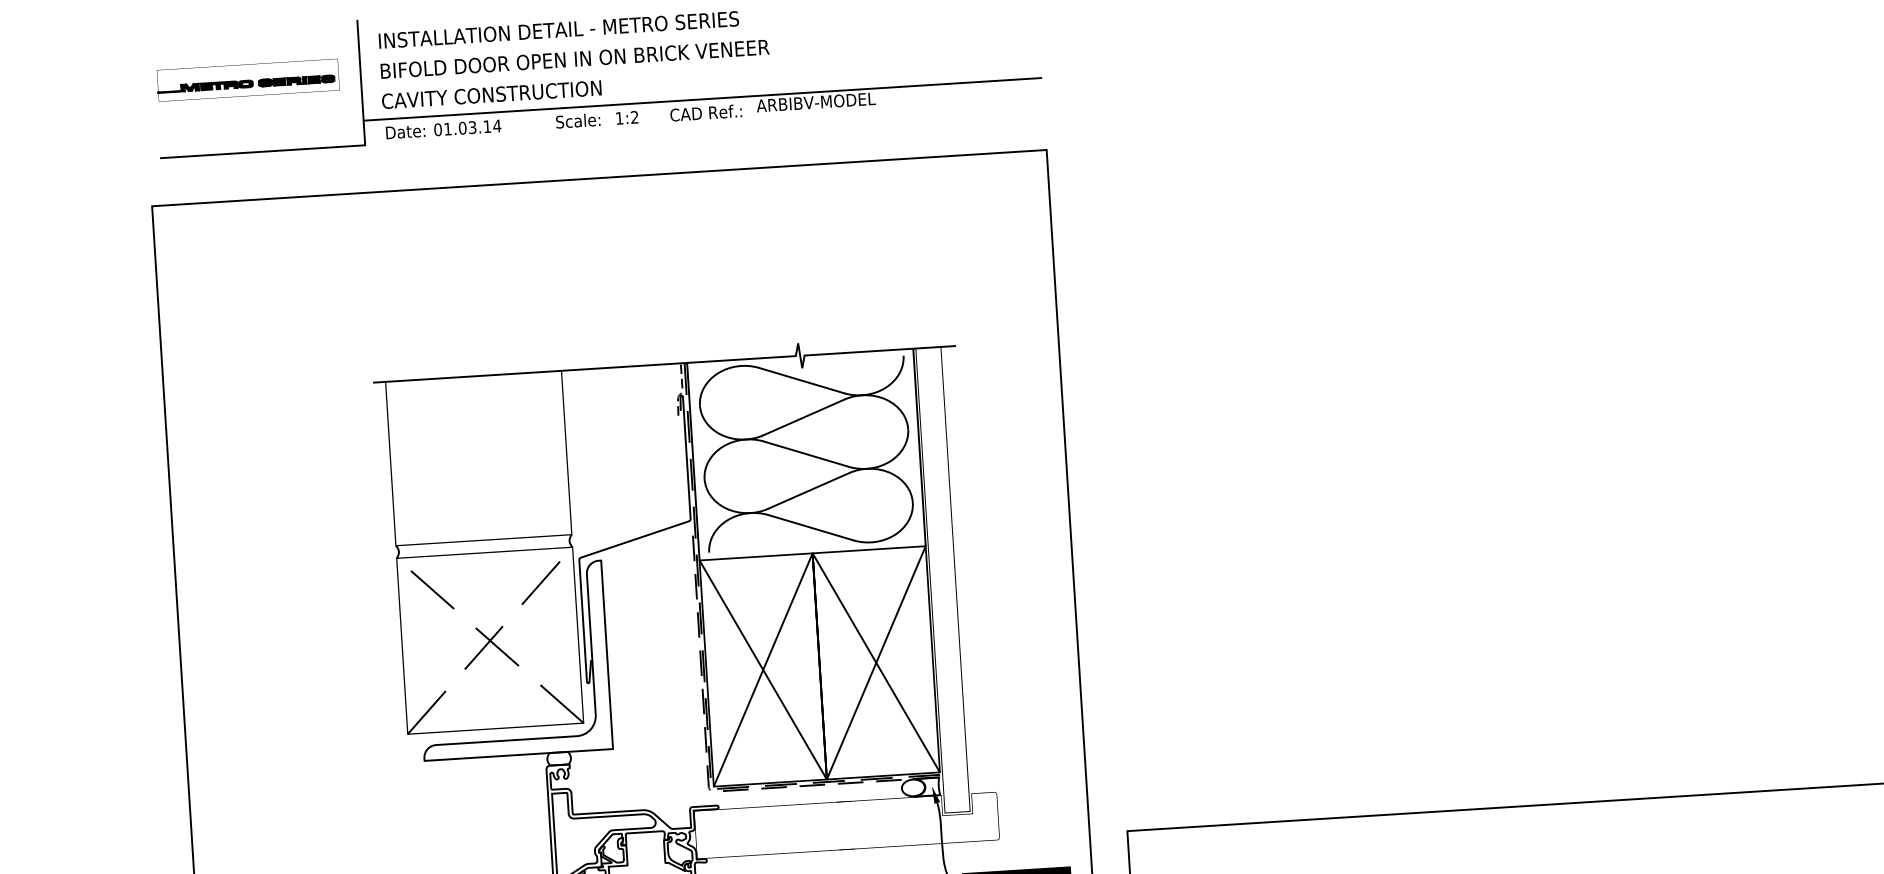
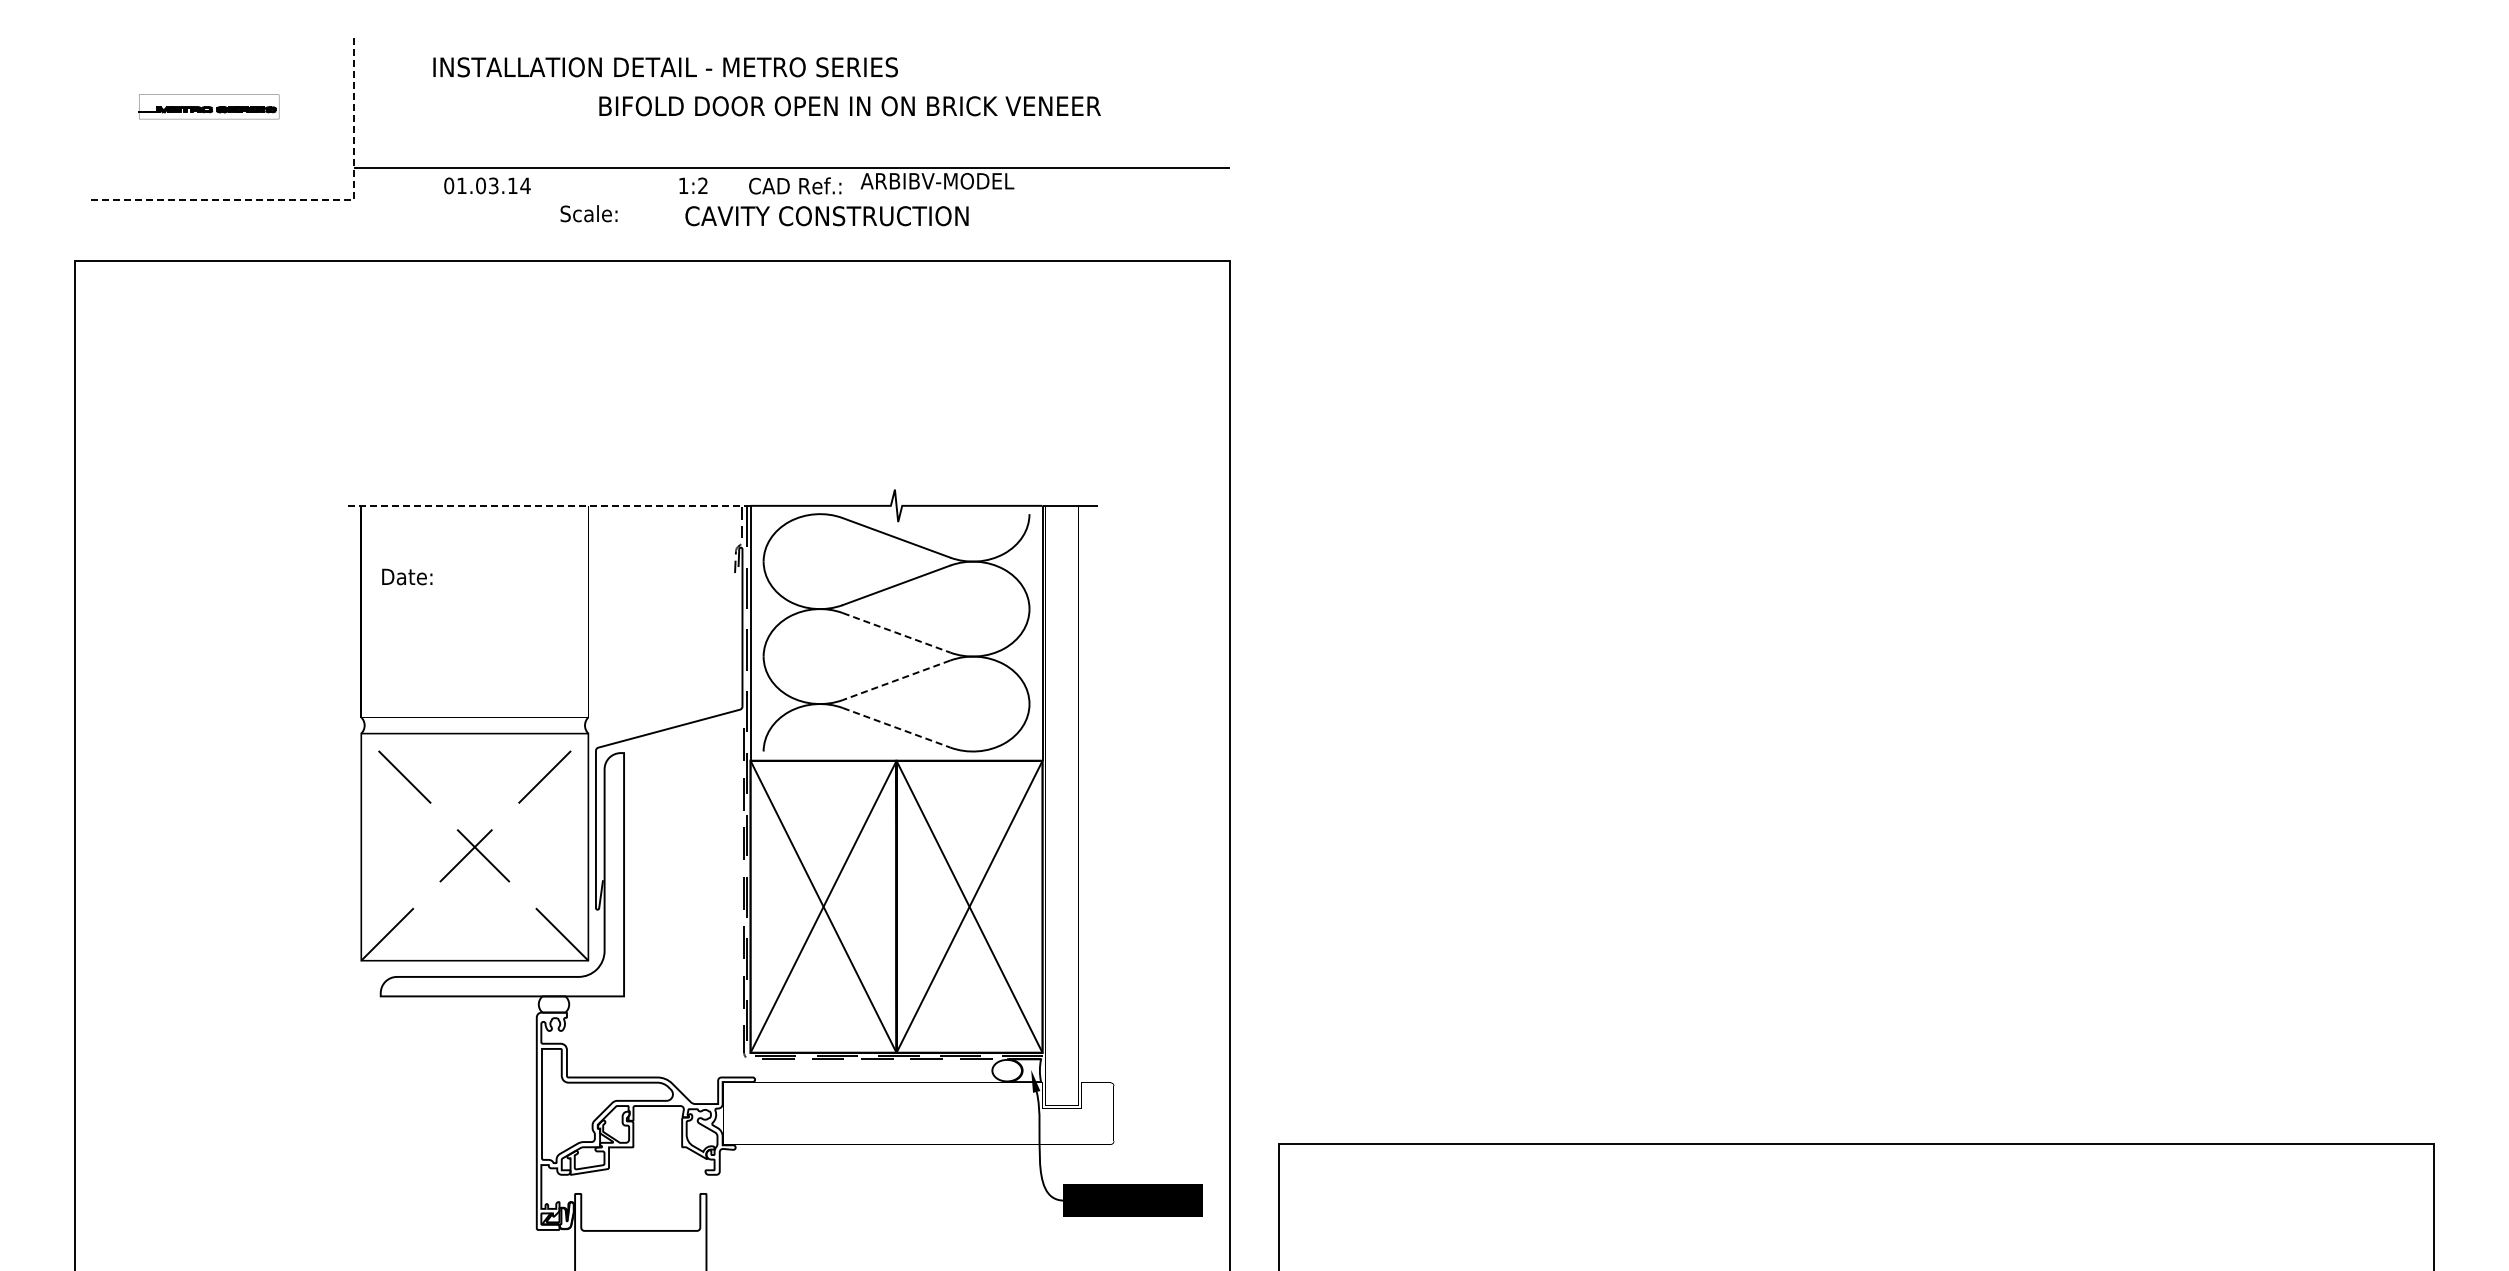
text: (558, 30) -> (665, 67), moved
text: (574, 59) -> (849, 106), moved
part: (247, 80) -> (208, 106), size x0.6
text: (491, 95) -> (826, 216), moved
text: (577, 120) -> (588, 213), moved
text: (405, 131) -> (407, 576), moved
line: (325, 147) -> (303, 199), solid -> dashed
line: (529, 372) -> (547, 505), solid -> dashed
line: (807, 454) -> (897, 633), solid -> dashed
line: (808, 491) -> (896, 680), solid -> dashed
line: (811, 527) -> (897, 727), solid -> dashed

